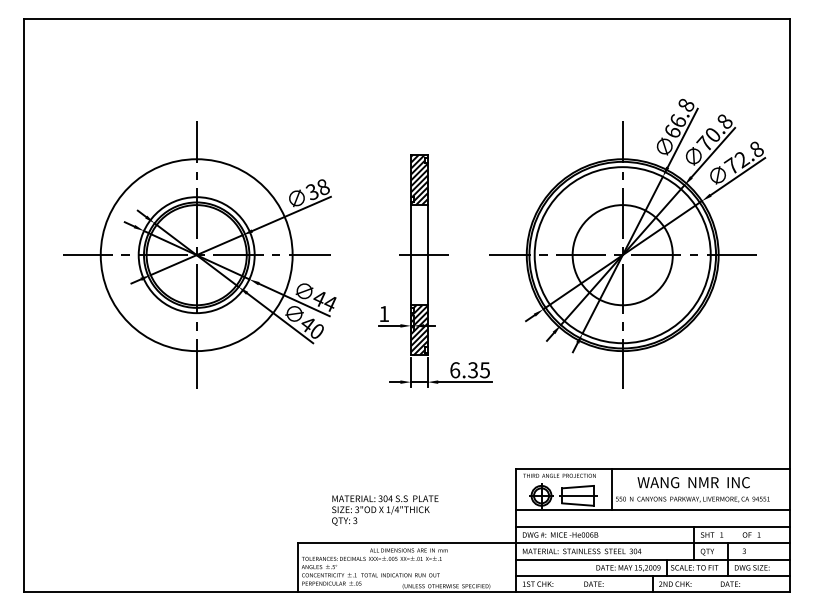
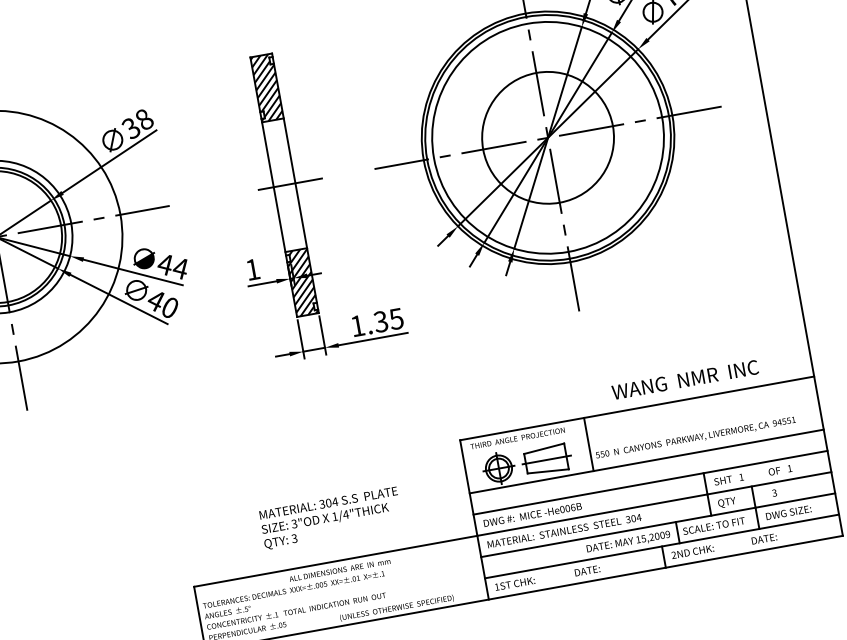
text: (455, 370) -> (358, 326), 6.35 -> 1.35
text: (693, 482) -> (684, 379), moved
text: (385, 510) -> (331, 518), moved

